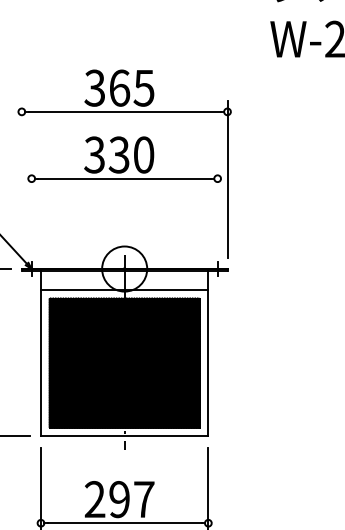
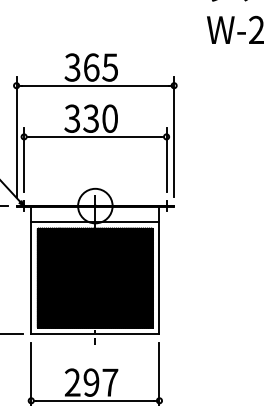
line: (21, 178) -> (16, 136), added
line: (31, 208) -> (23, 159), added
line: (217, 208) -> (166, 159), added

